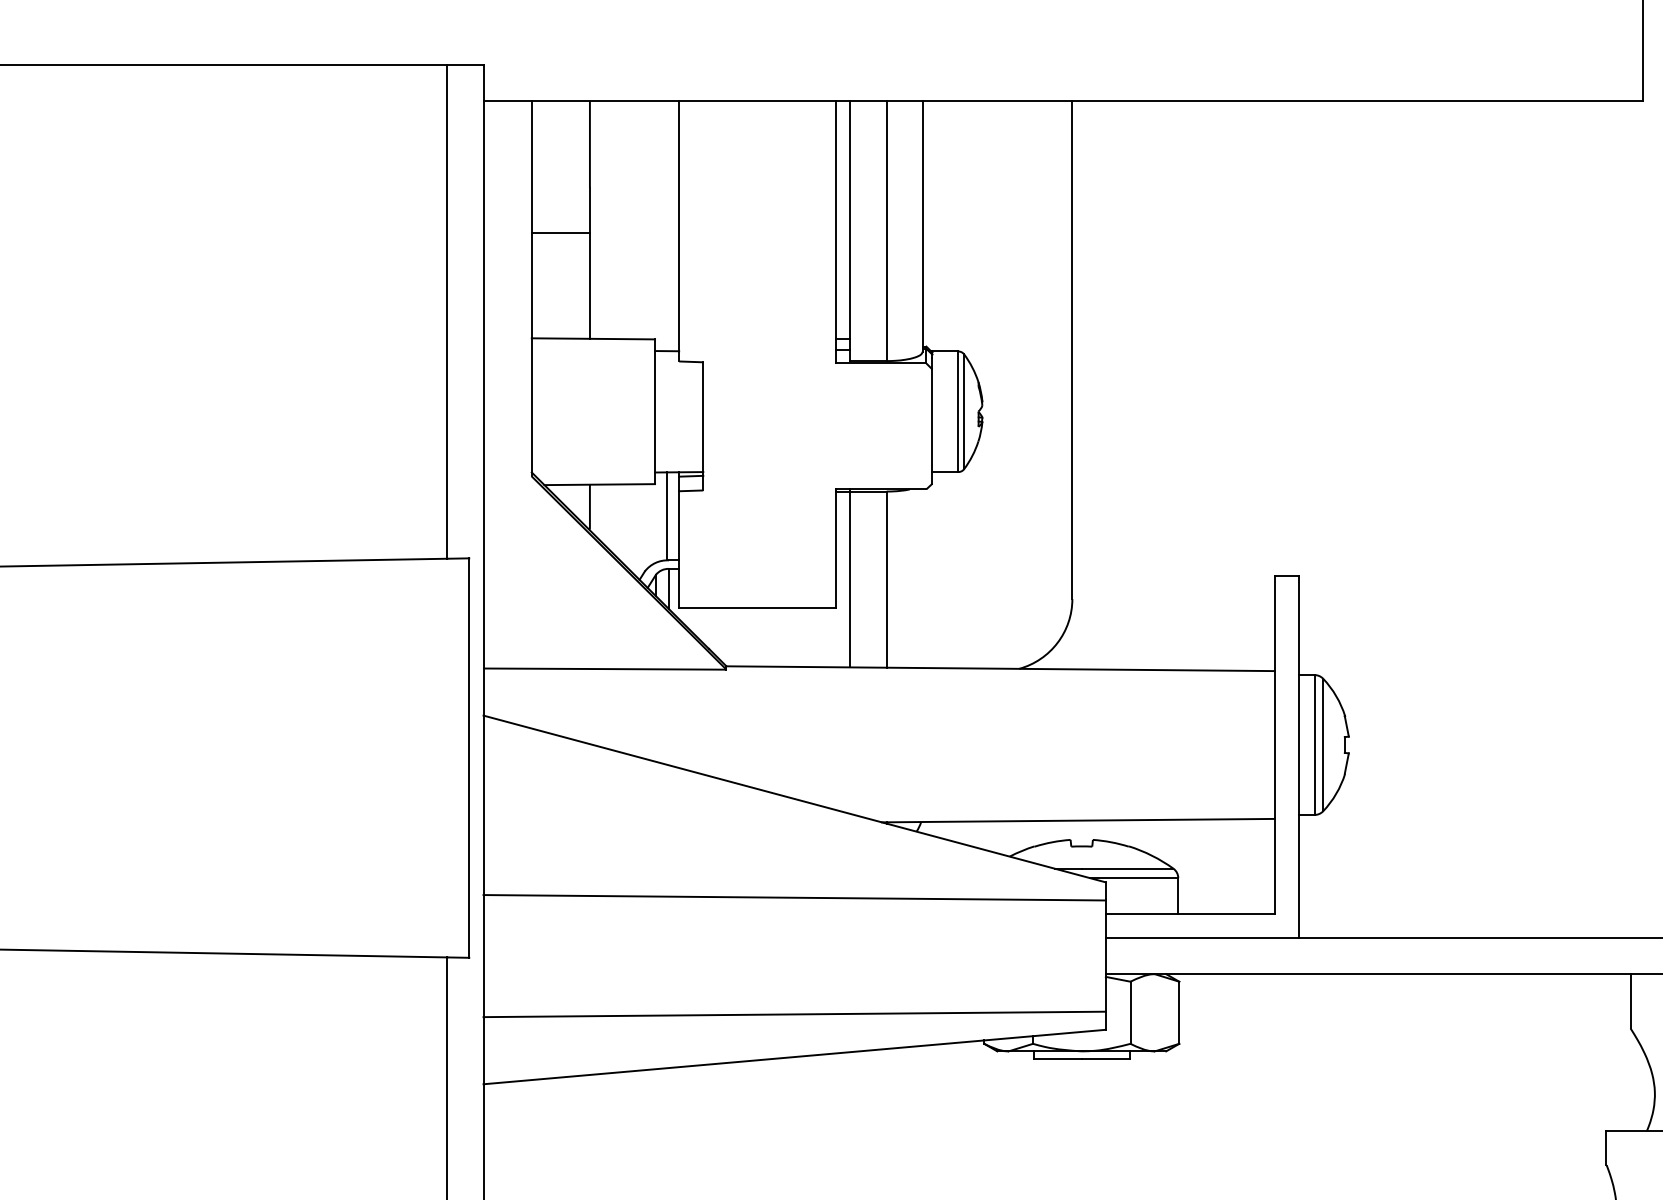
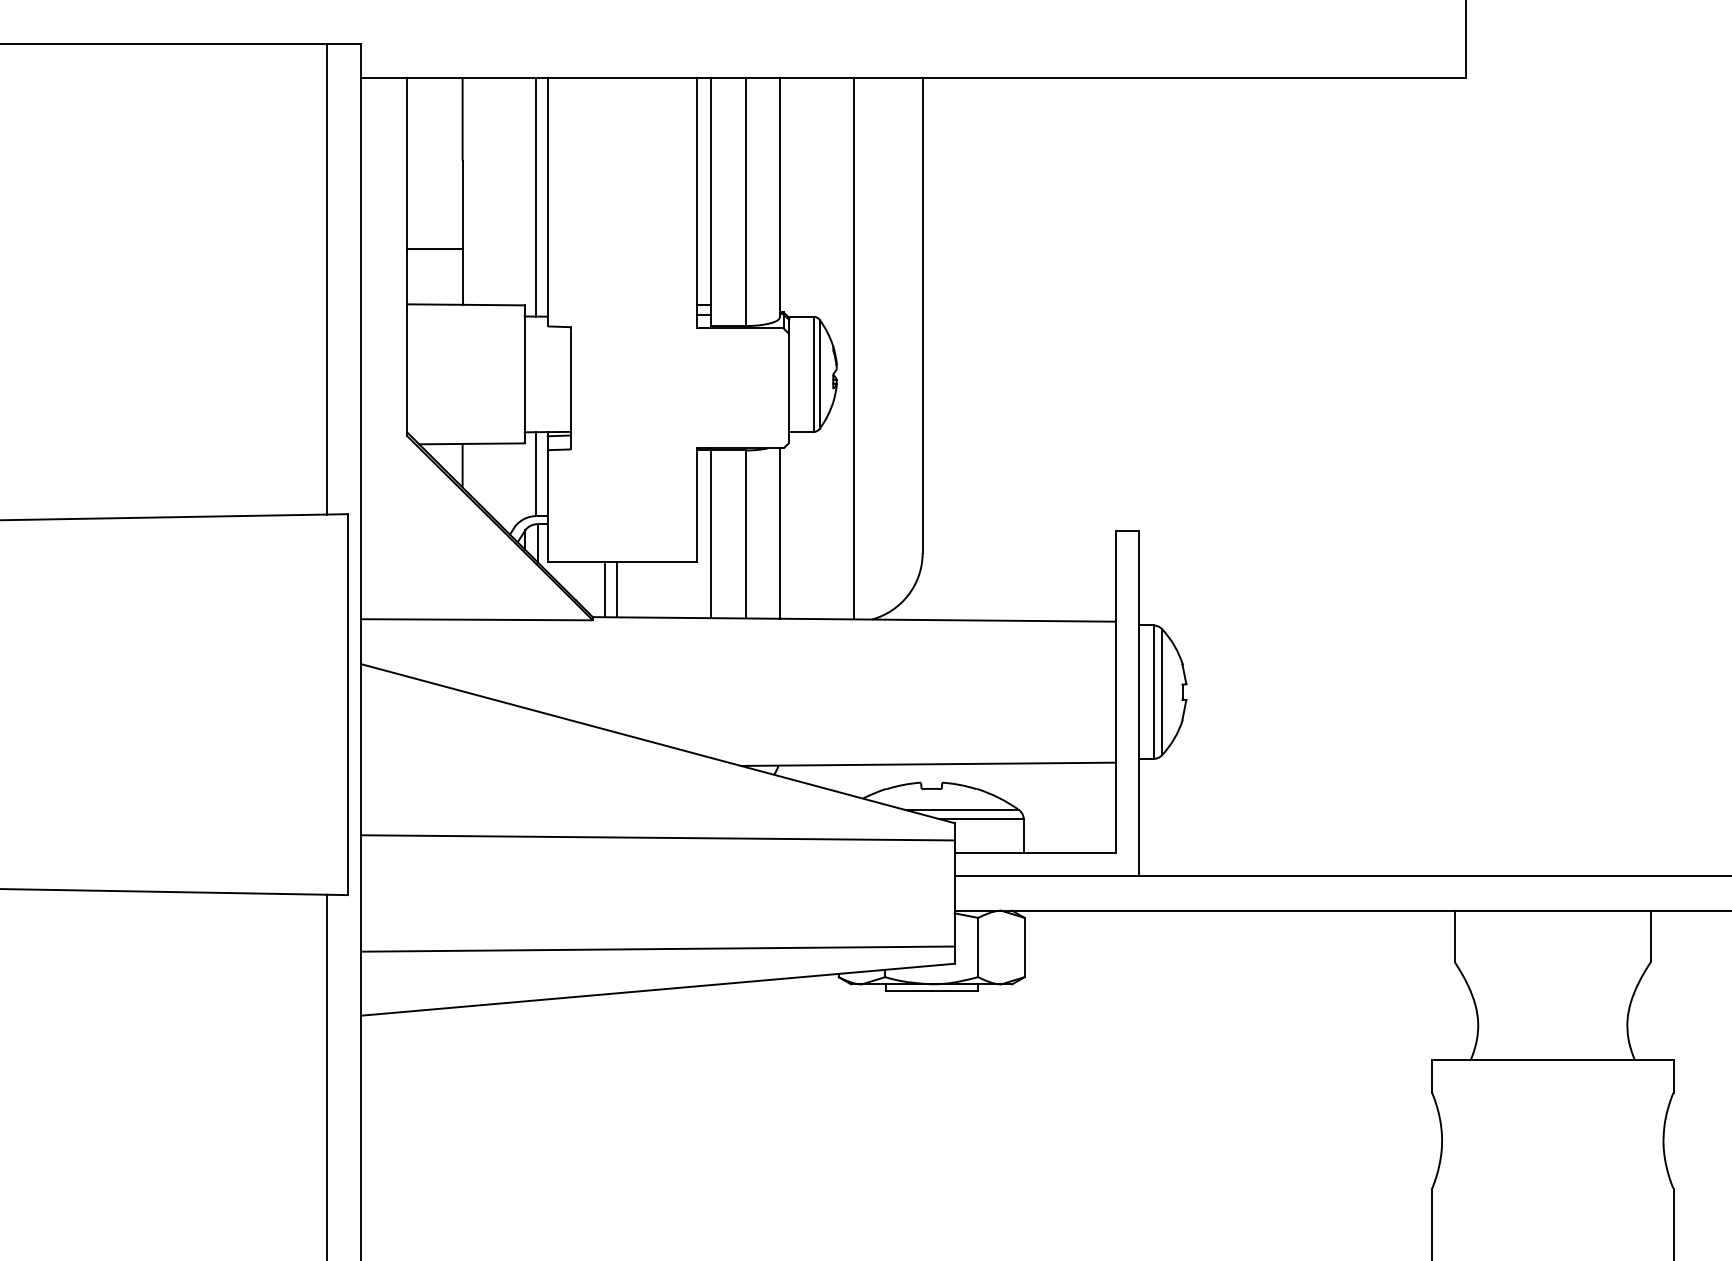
line: (667, 226) -> (536, 197), added
line: (560, 233) -> (434, 249), moved
line: (999, 384) -> (853, 348), added
line: (923, 578) -> (780, 533), added
line: (739, 637) -> (605, 589), added
line: (751, 637) -> (616, 589), added

